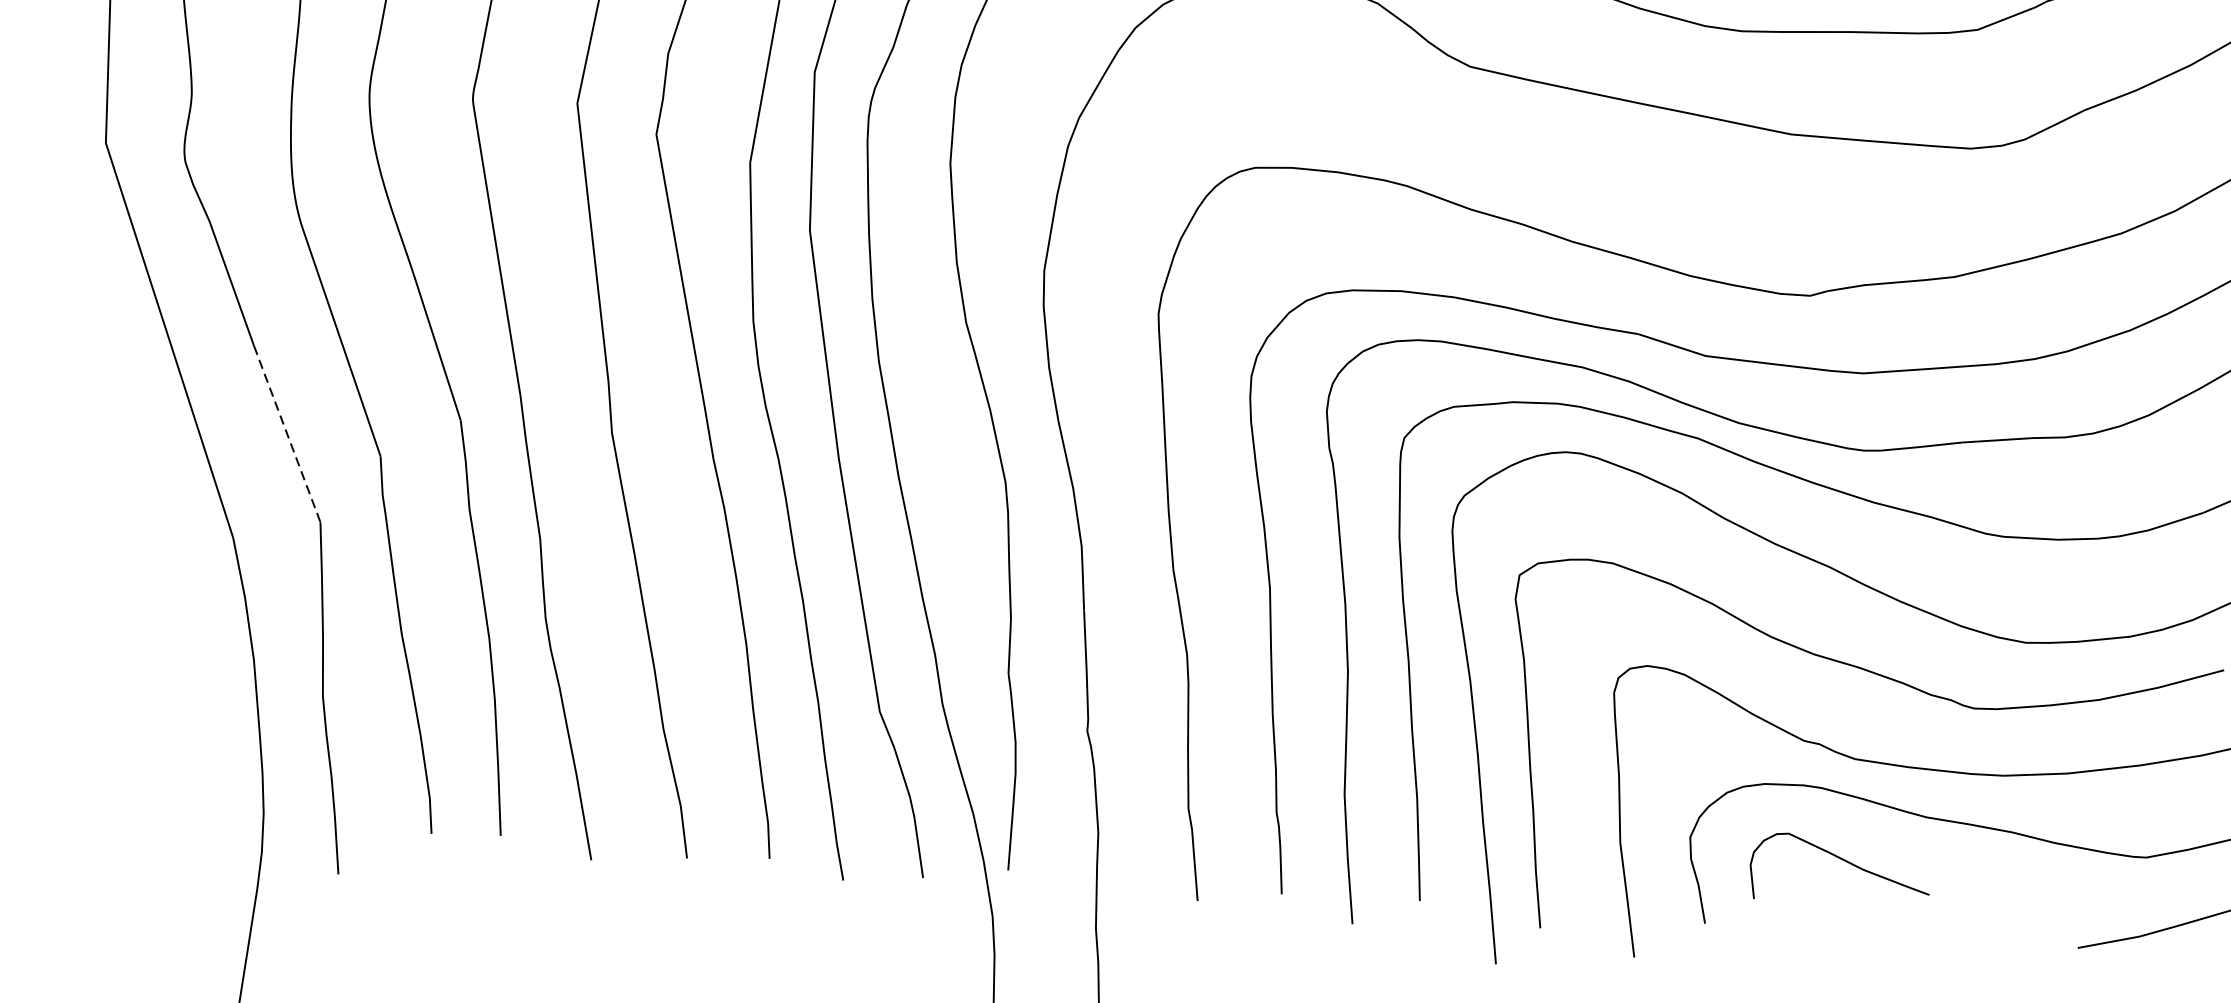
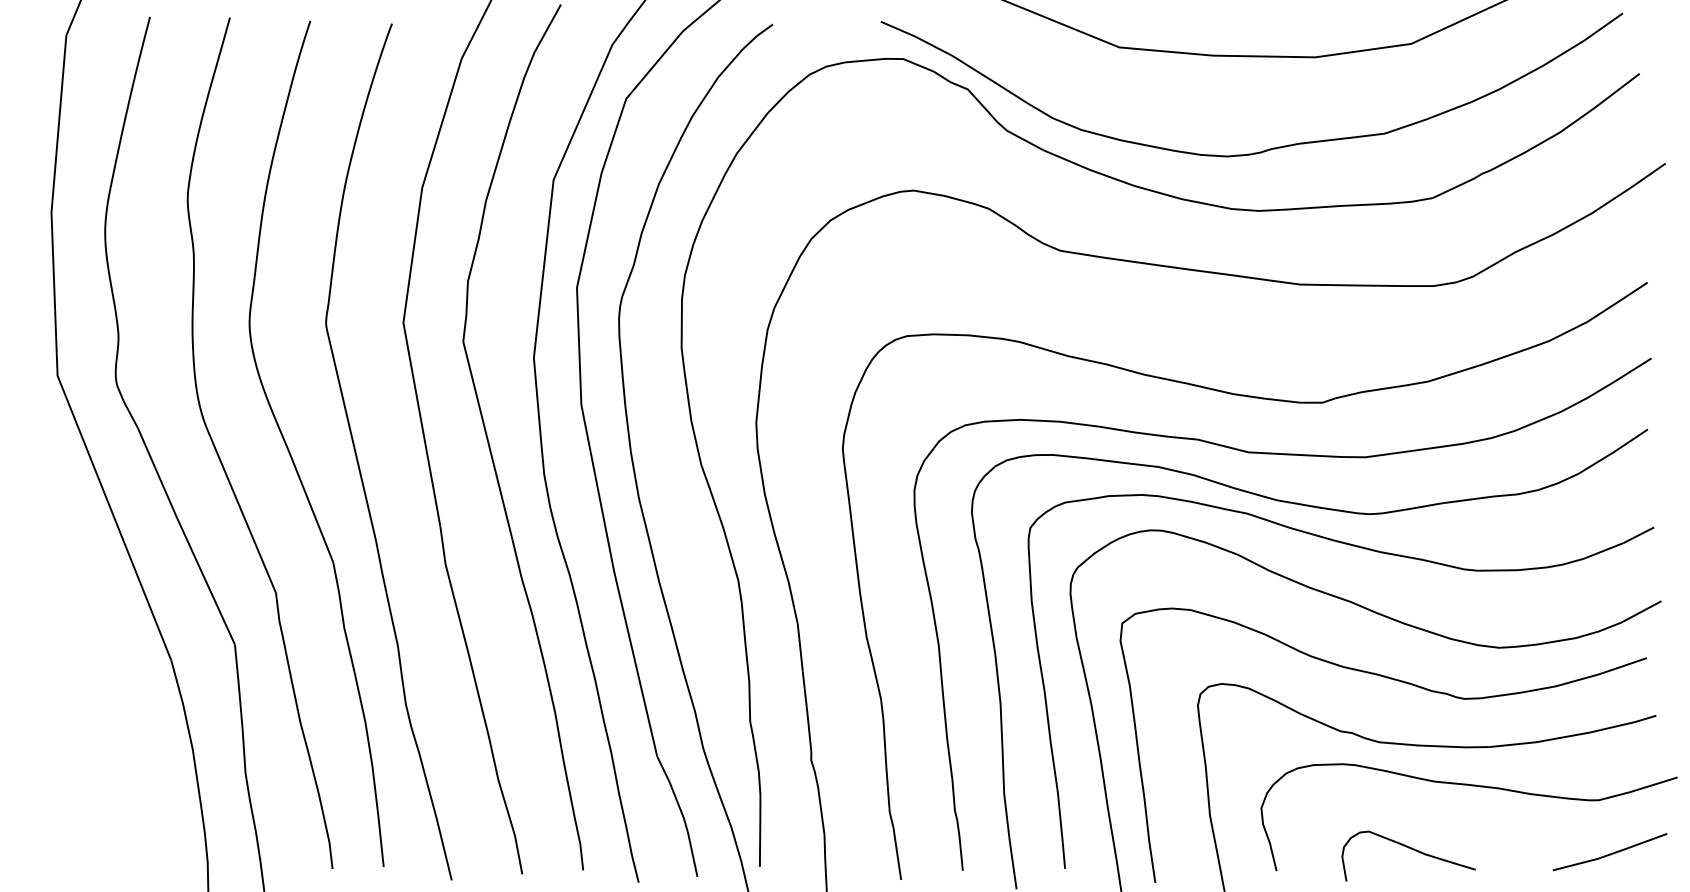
line: (287, 434) -> (206, 581), dashed -> solid
curve: (1843, 861) -> (1410, 849), moved

